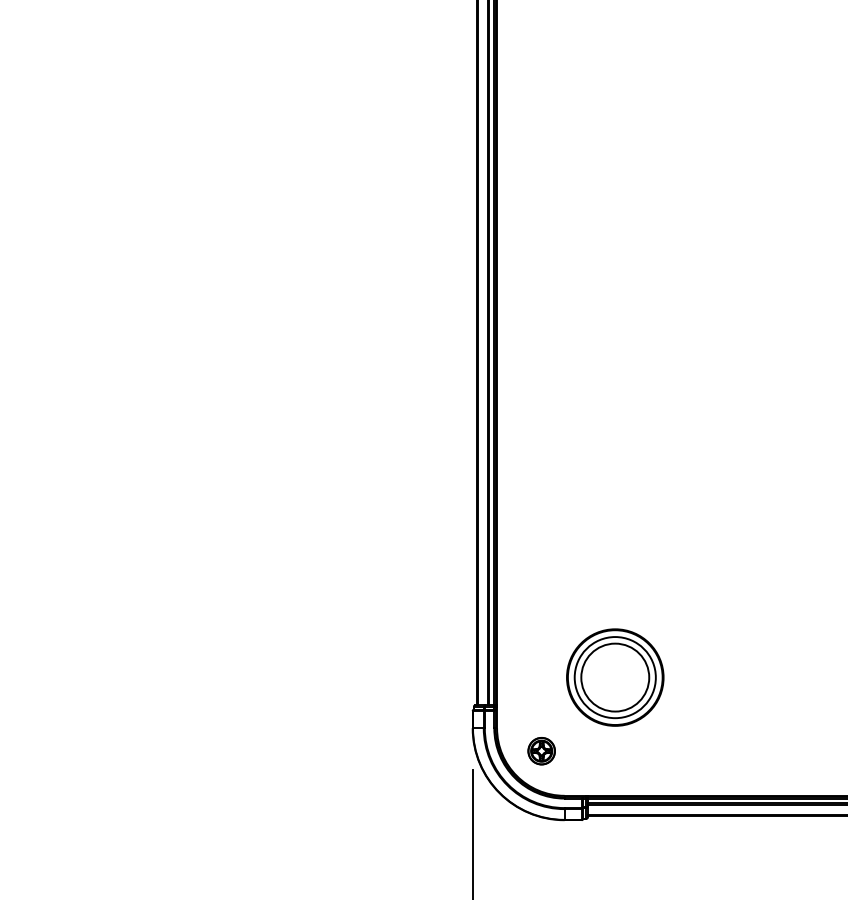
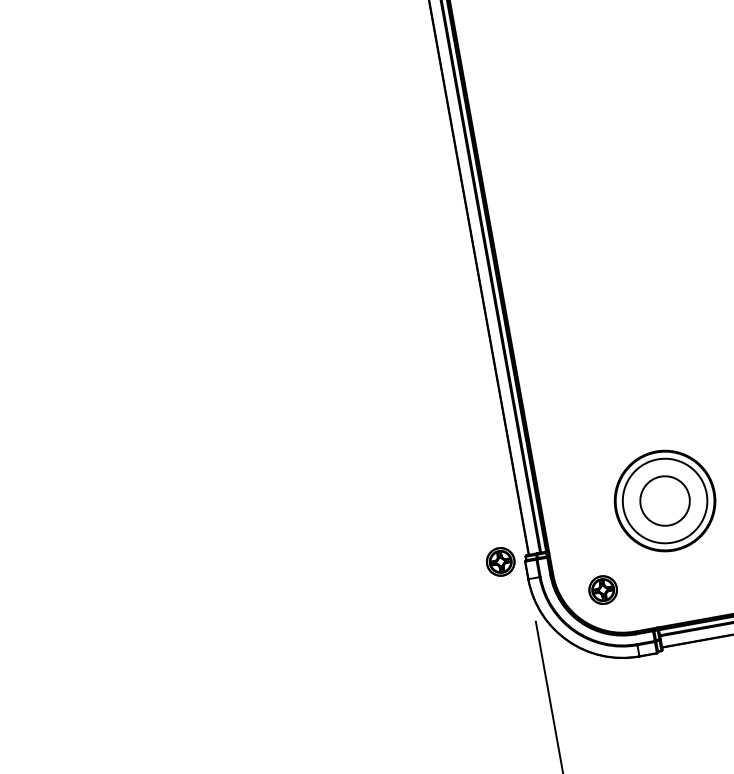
circle: (615, 677) -> (665, 500), size x0.7
part: (449, 707) -> (500, 562), added

